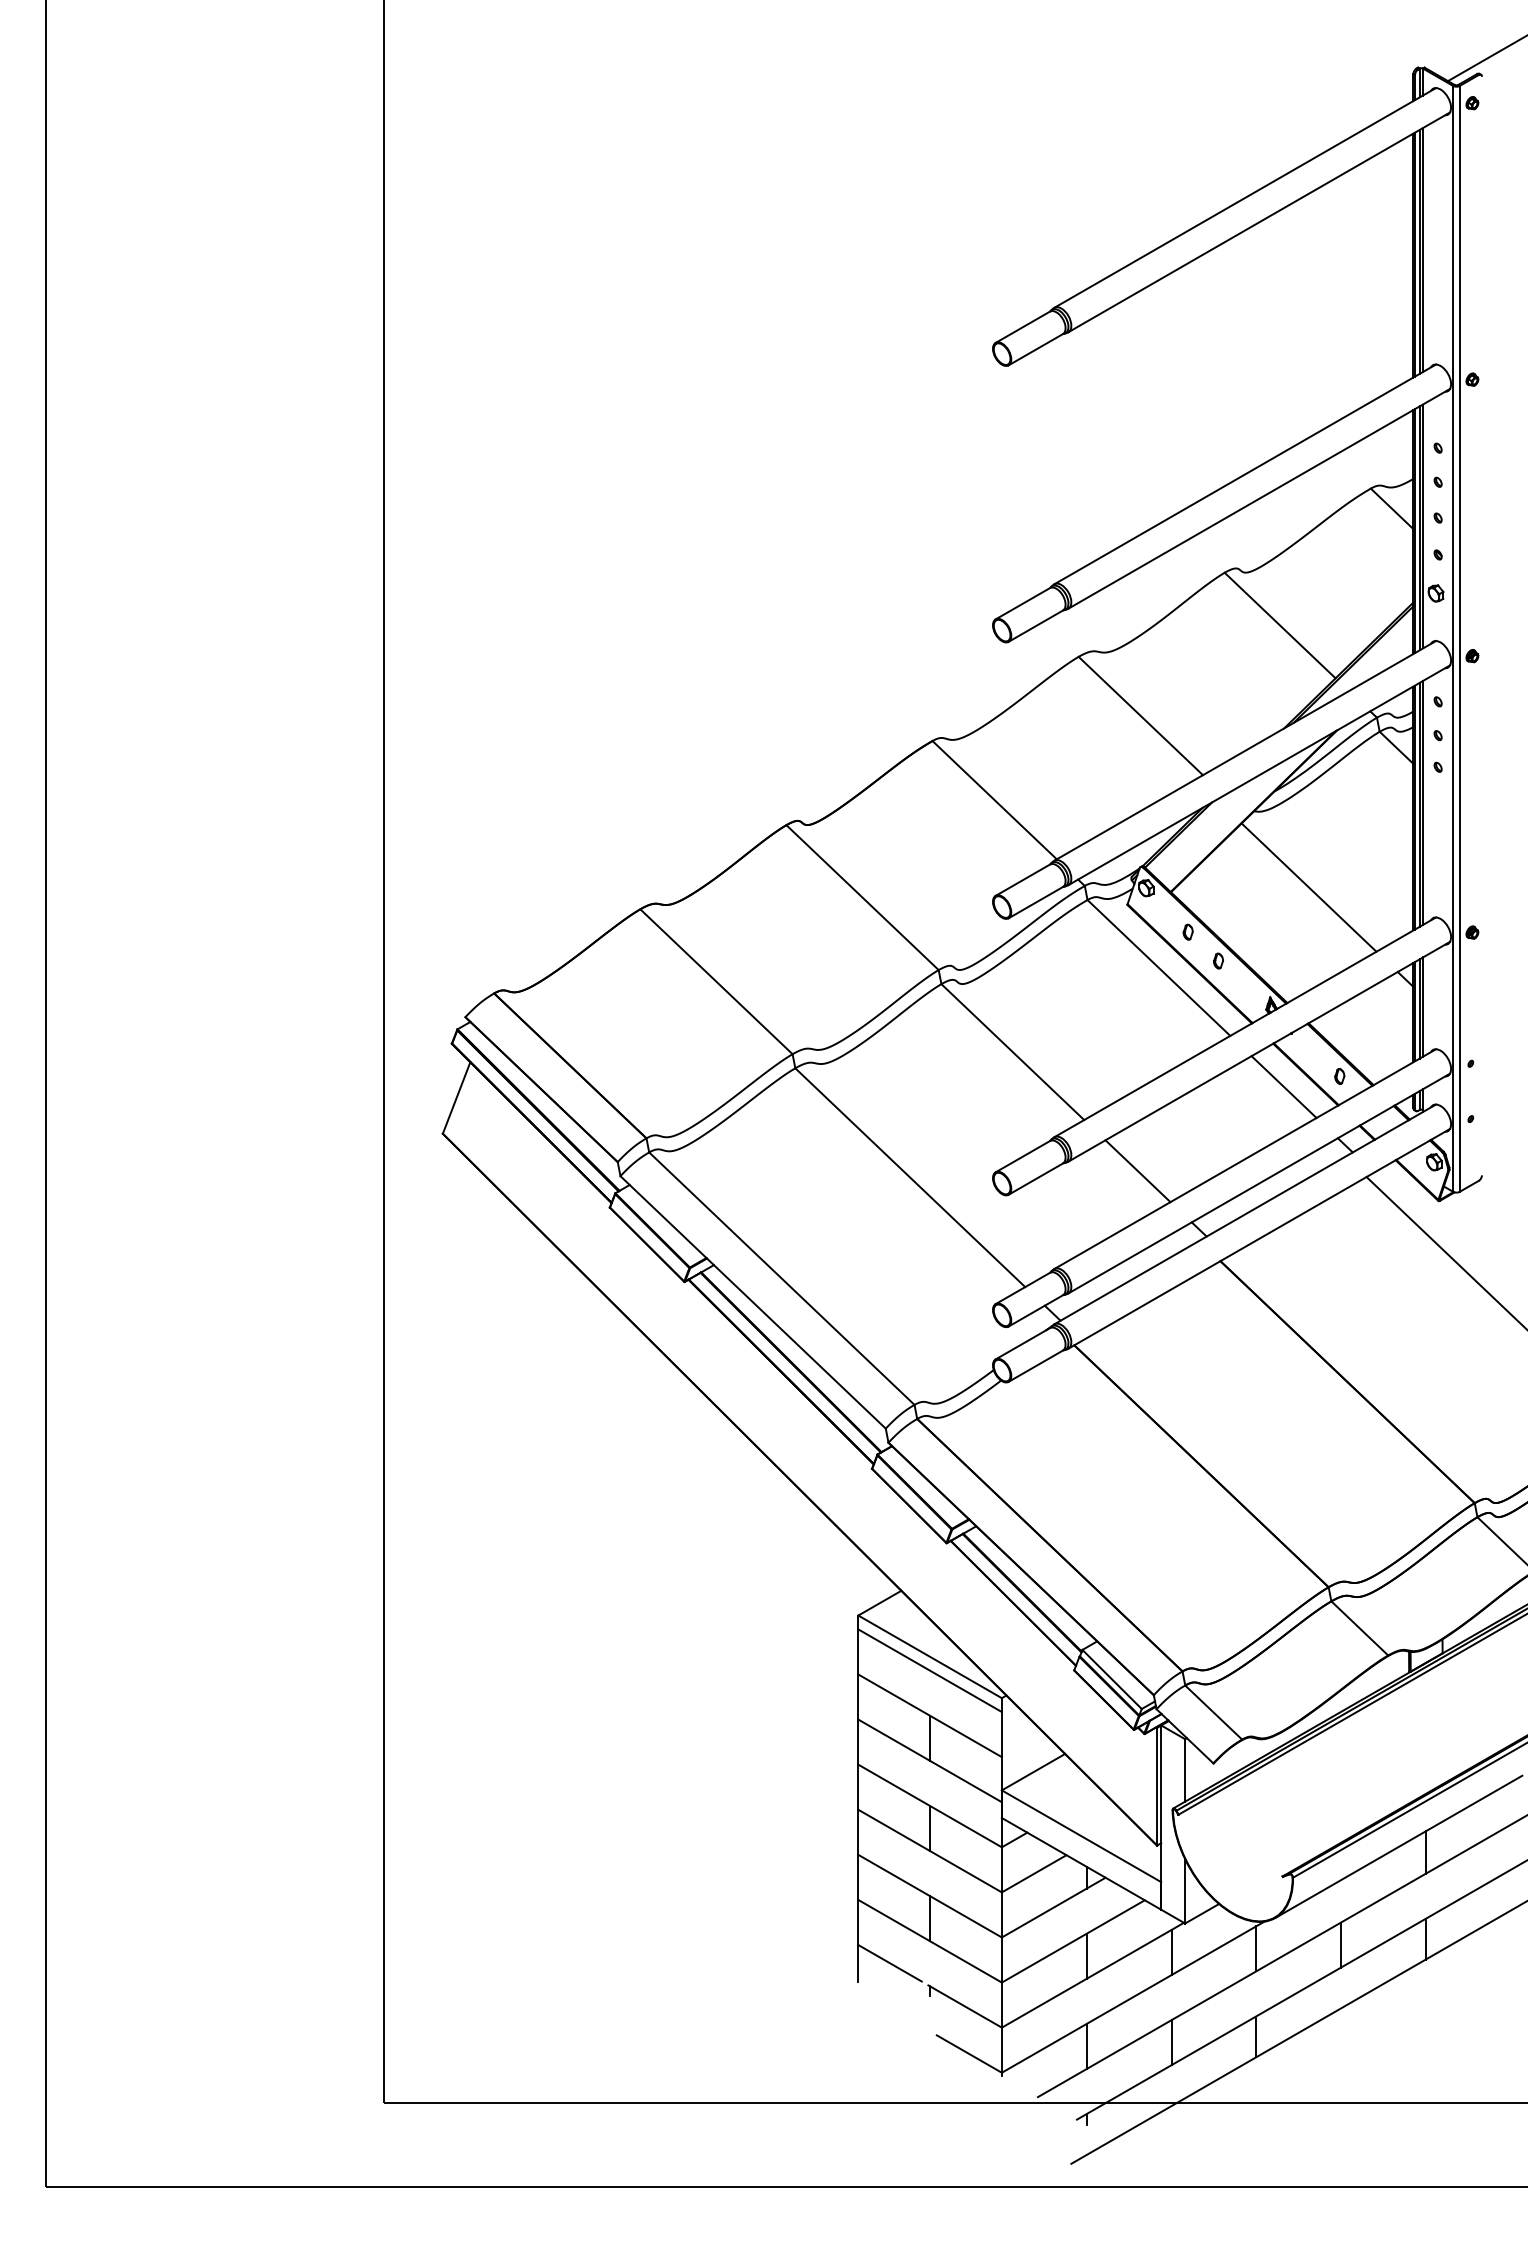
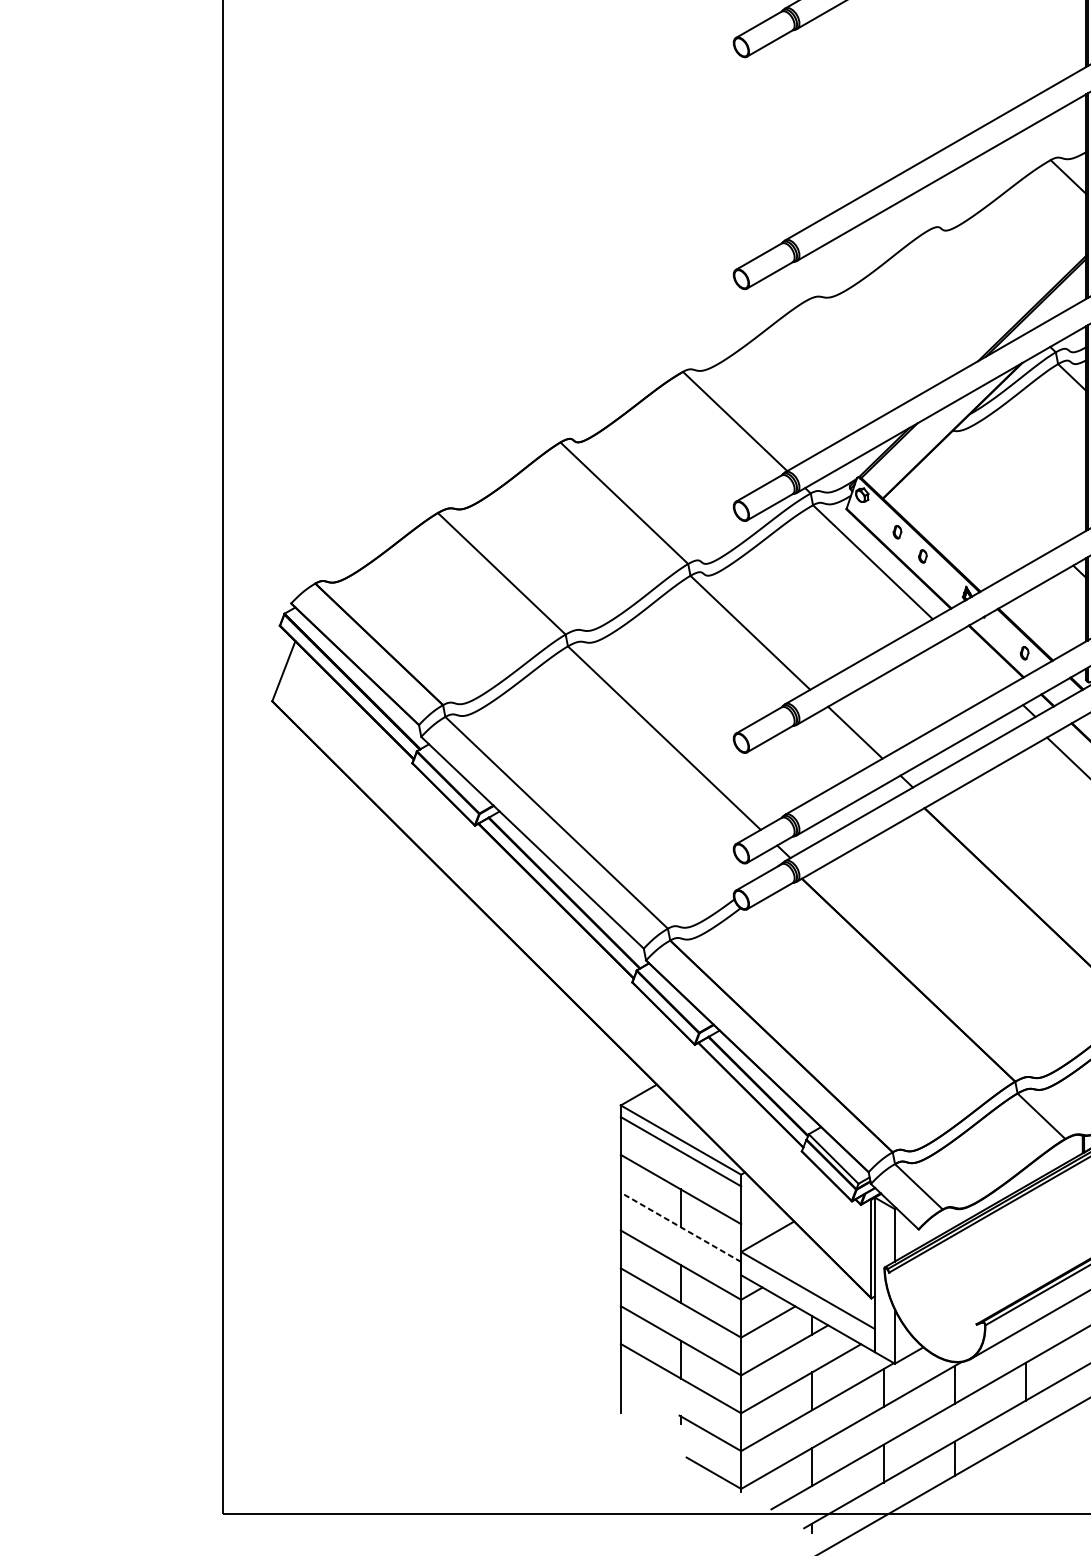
line: (1279, 625) -> (974, 274), removed
line: (1140, 715) -> (857, 350), removed
line: (1308, 887) -> (998, 494), removed
line: (1283, 1087) -> (977, 662), removed
line: (930, 1760) -> (681, 1227), solid -> dashed
line: (889, 1963) -> (646, 1397), removed

